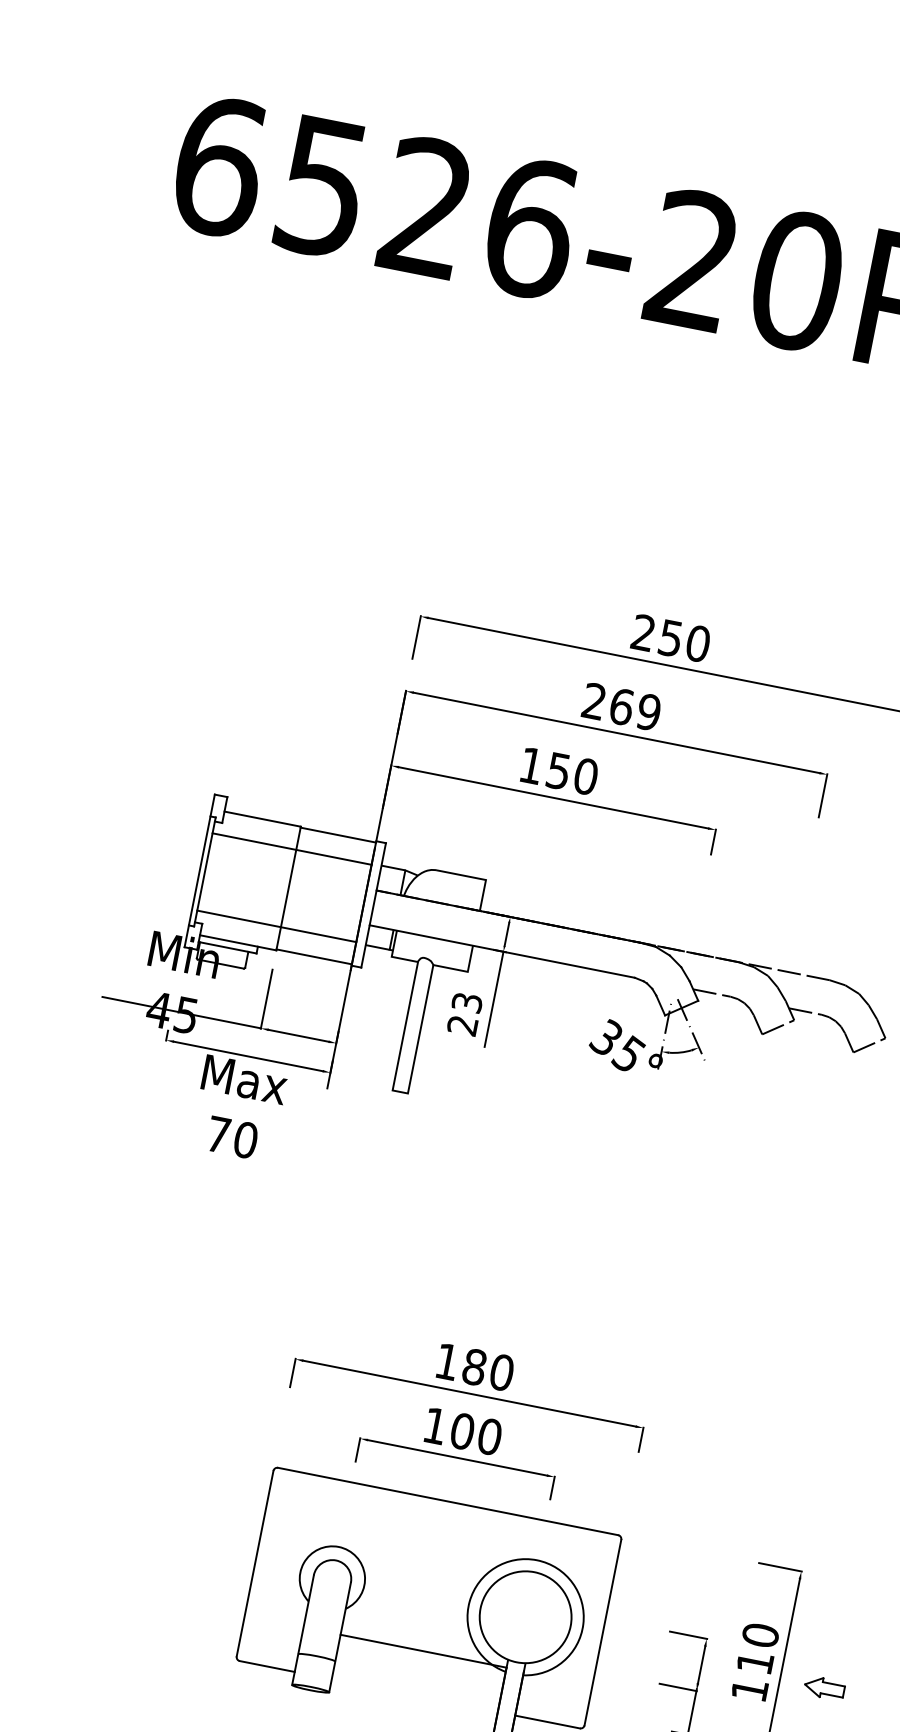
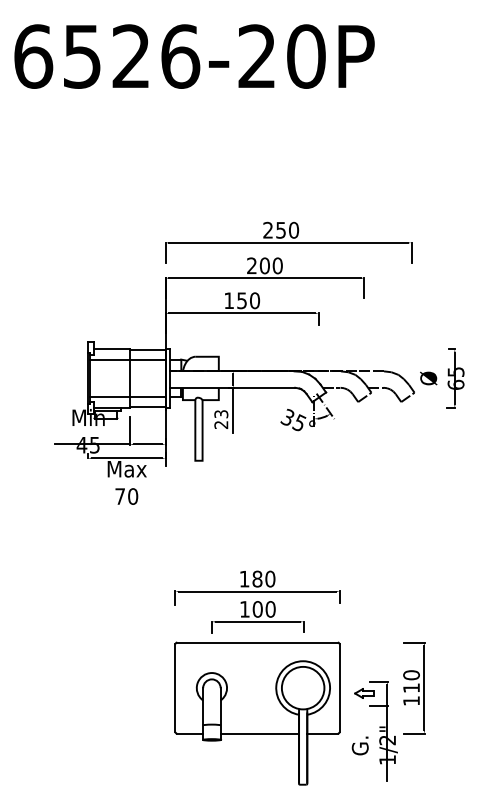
text: (635, 708) -> (271, 265), 269 -> 200
line: (422, 1650) -> (259, 733), moved
part: (824, 1688) -> (364, 693), moved

